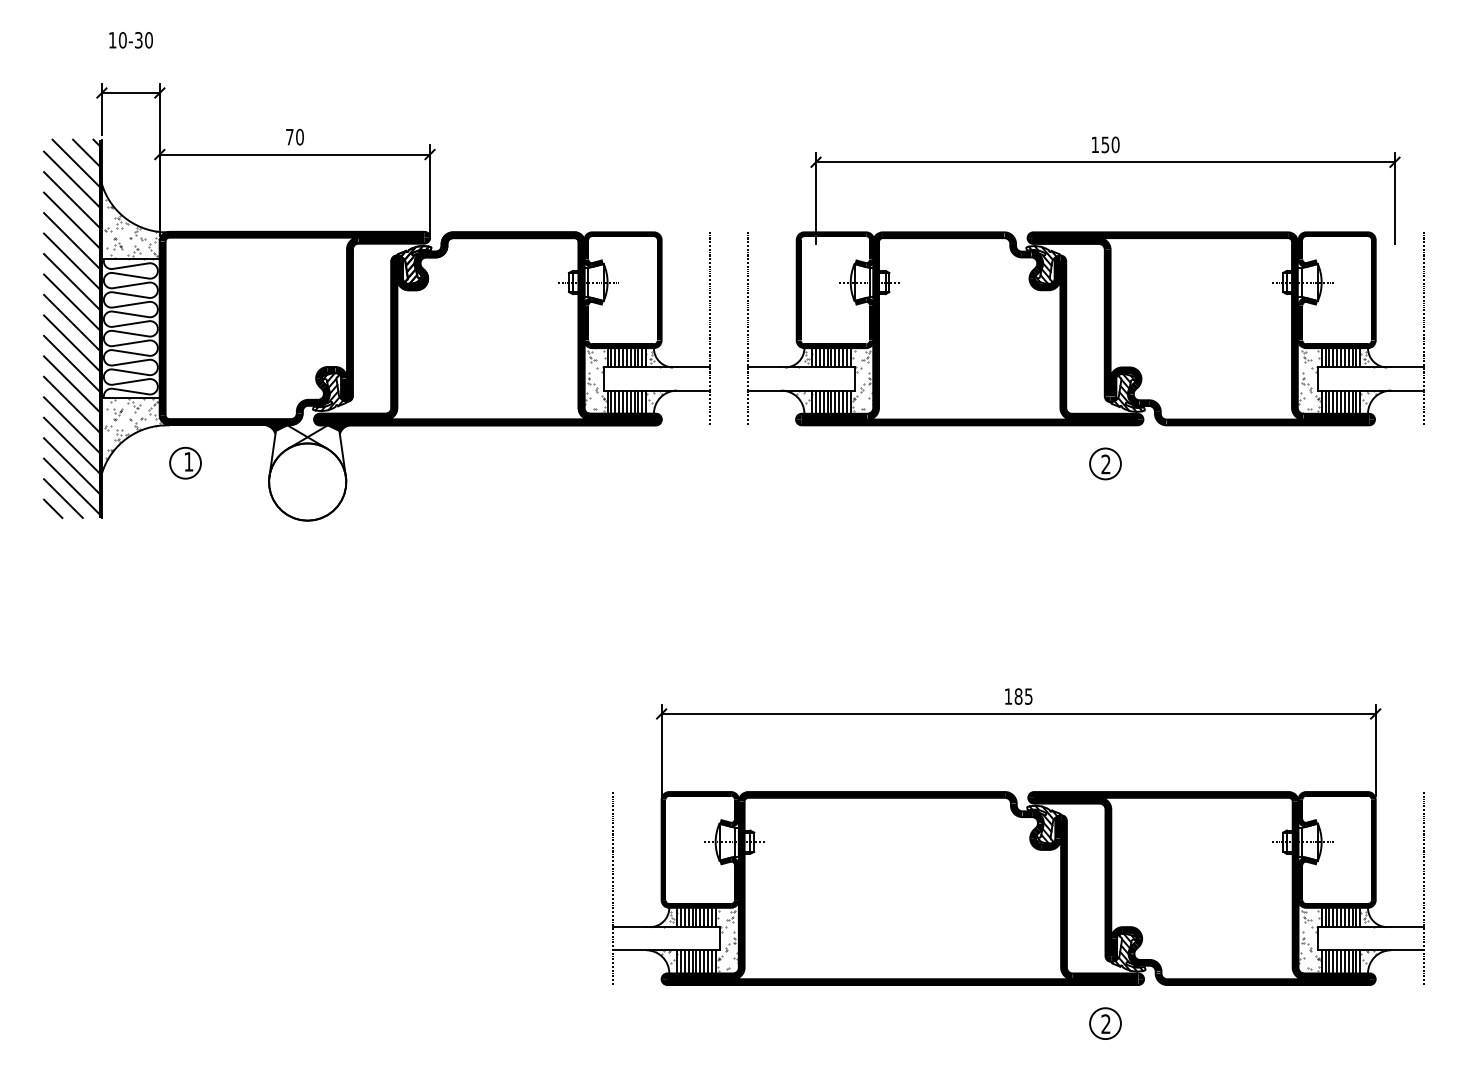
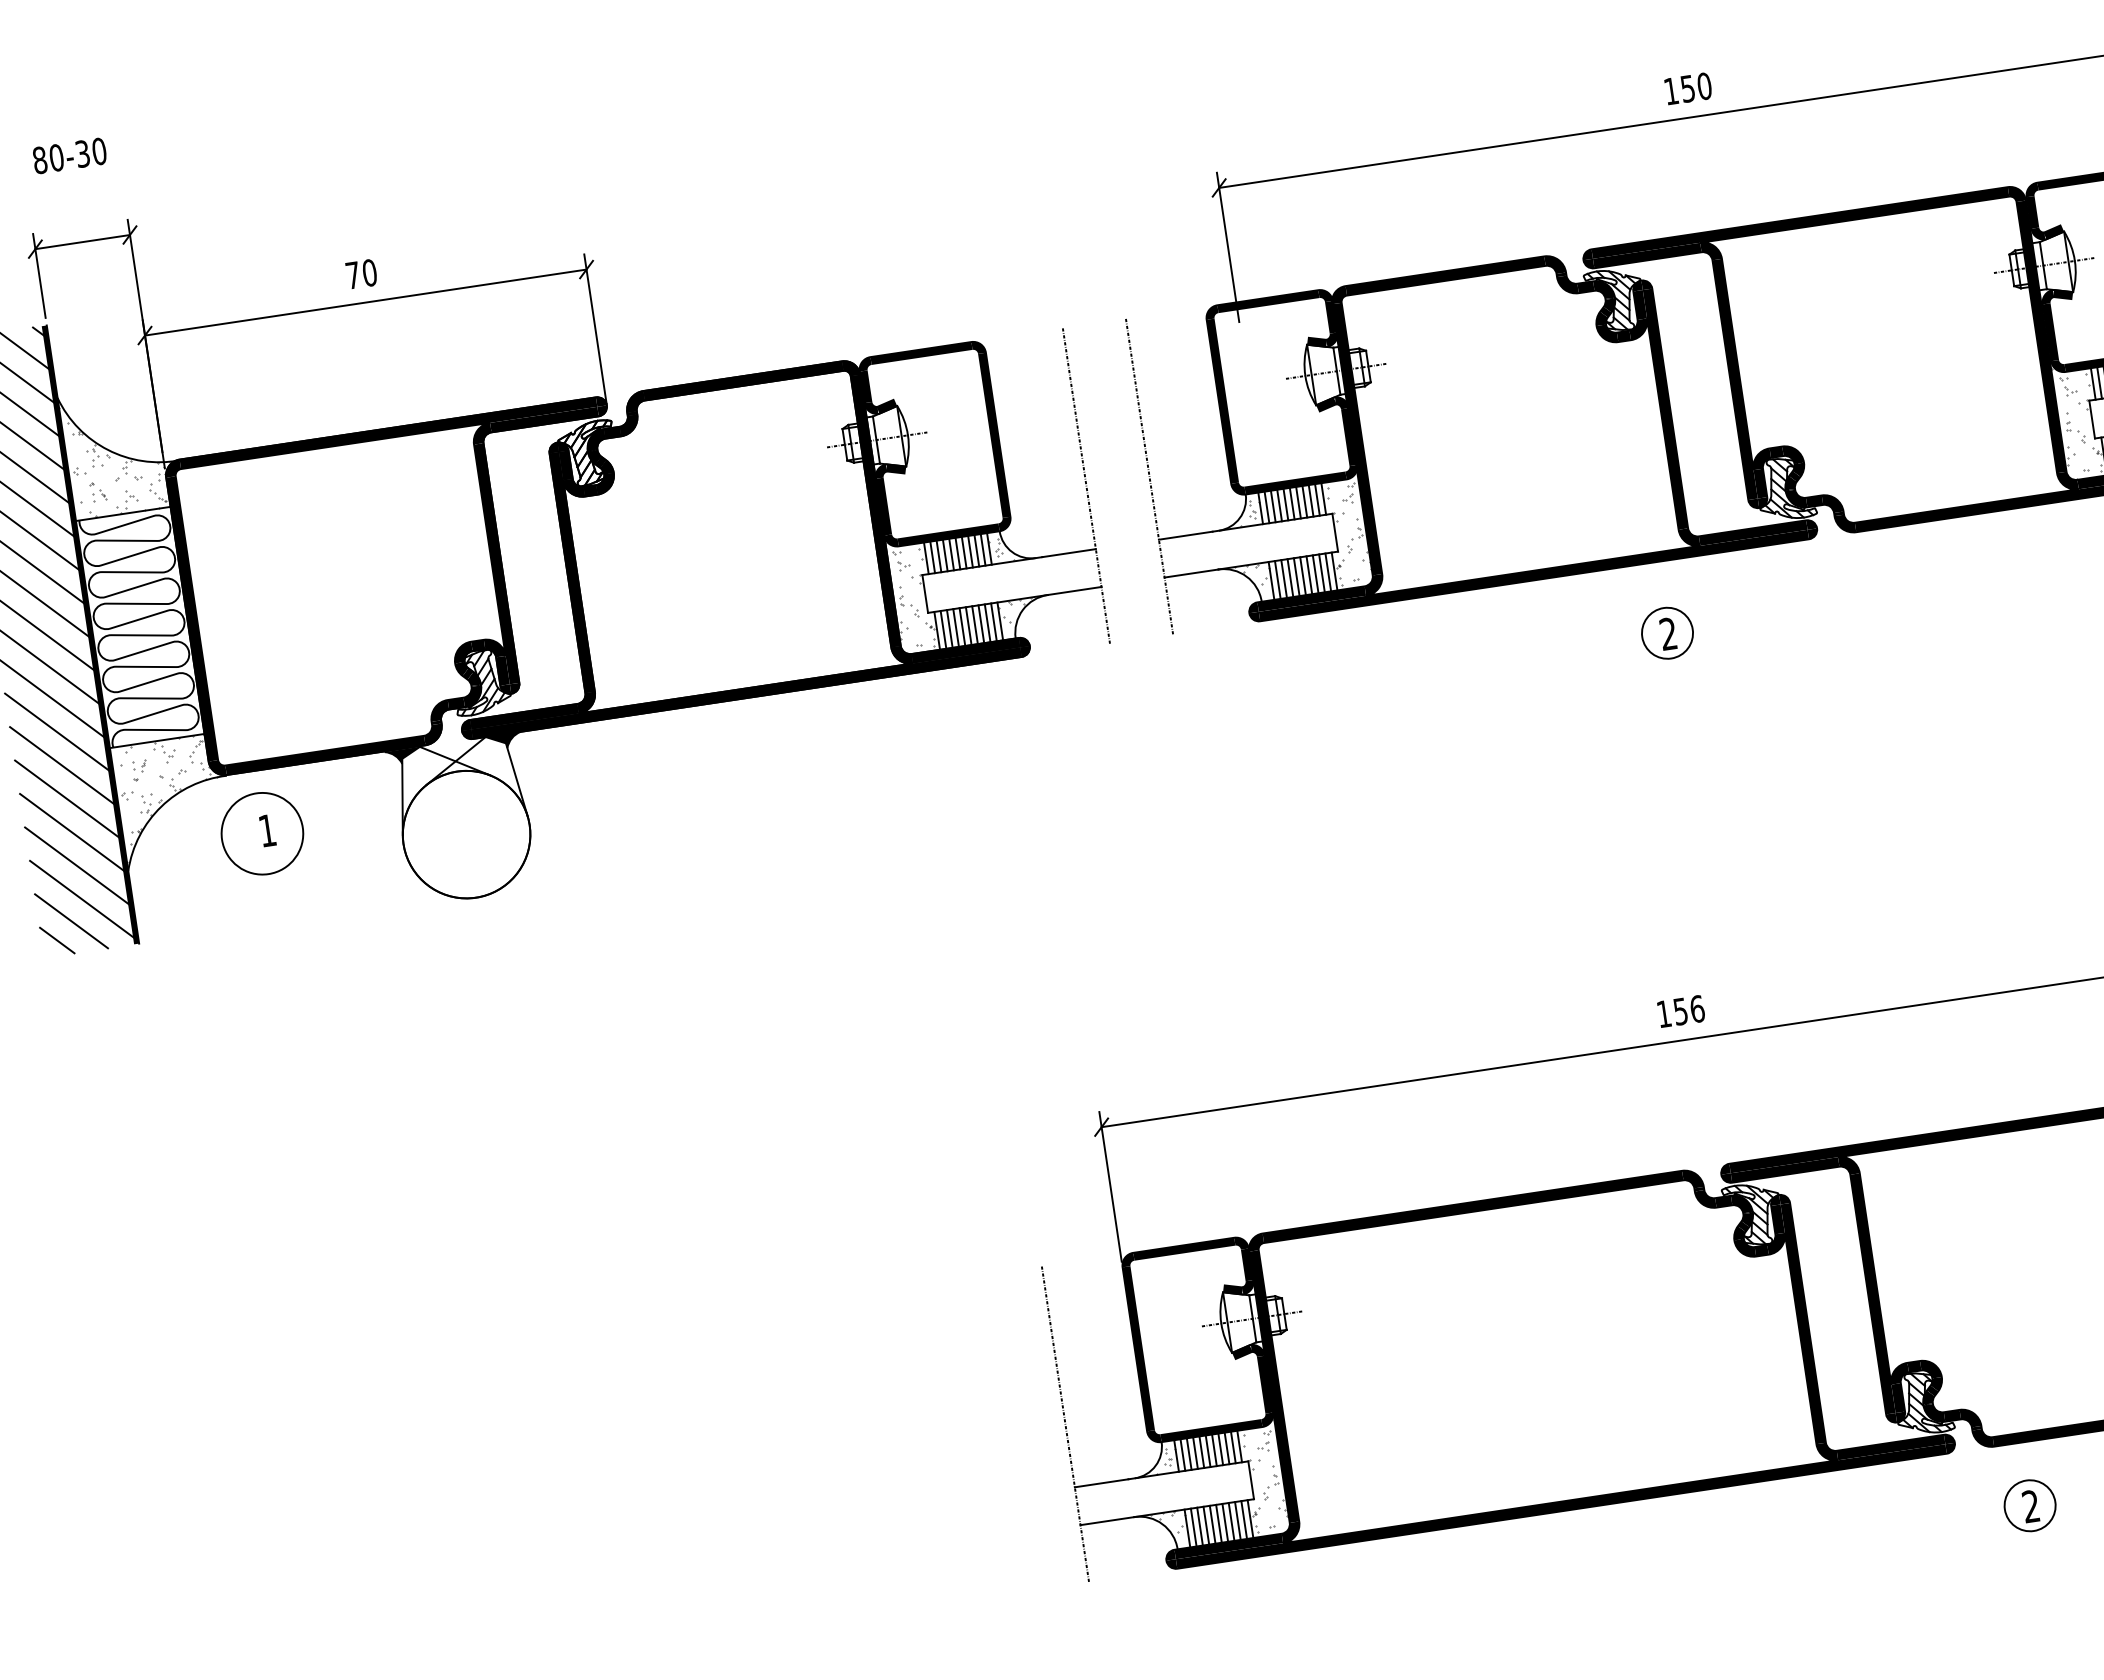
text: (112, 40) -> (39, 160), 10-30 -> 80-30
circle: (185, 462) -> (262, 832), size x1.6
part: (1105, 463) -> (1667, 632), moved
text: (1023, 696) -> (1688, 1010), 185 -> 156
part: (1105, 1023) -> (2030, 1505), moved

